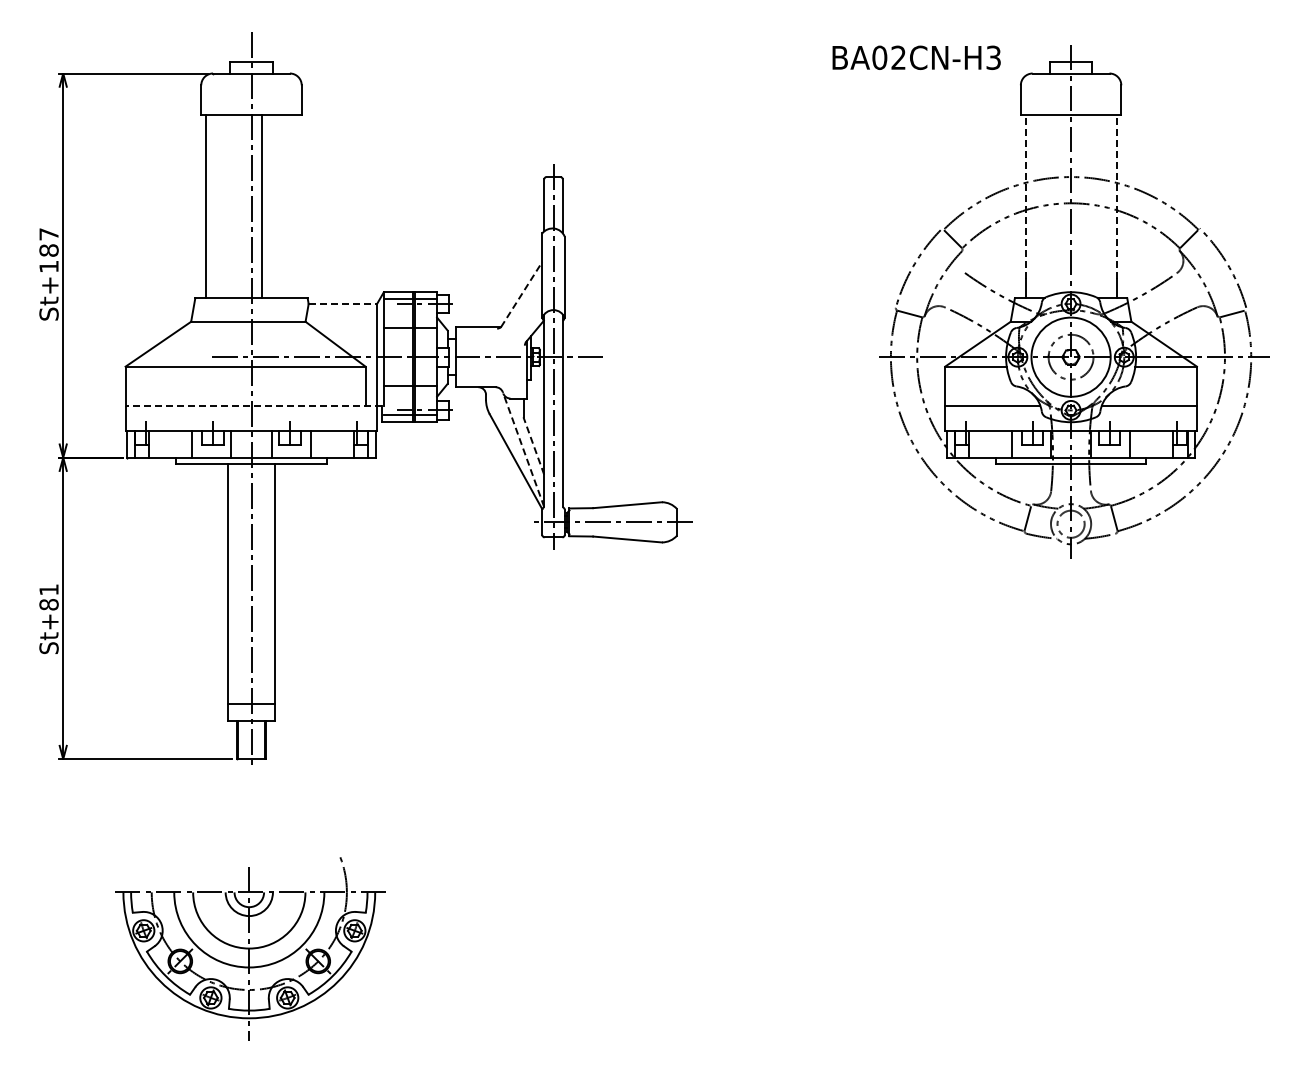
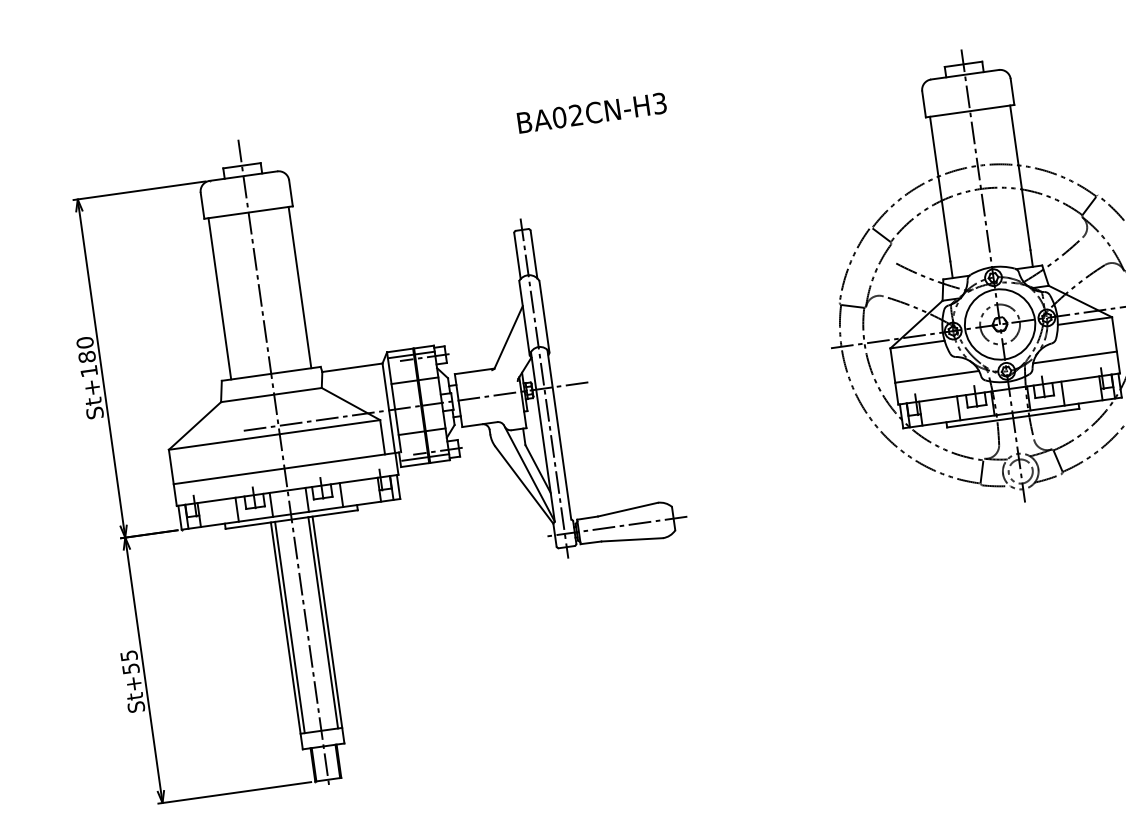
text: (916, 57) -> (591, 112), moved
line: (1025, 196) -> (940, 188), dashed -> solid
line: (1116, 196) -> (1020, 177), dashed -> solid
line: (262, 206) -> (300, 287), moved
text: (48, 234) -> (84, 342), St+187 -> St+180
line: (521, 294) -> (508, 337), dashed -> solid
line: (343, 304) -> (353, 368), dashed -> solid
line: (253, 405) -> (286, 468), dashed -> solid
line: (533, 445) -> (537, 468), dashed -> solid
line: (523, 449) -> (529, 473), dashed -> solid
line: (232, 583) -> (289, 627), added
line: (270, 583) -> (323, 622), added
text: (48, 597) -> (129, 662), St+81 -> St+55

